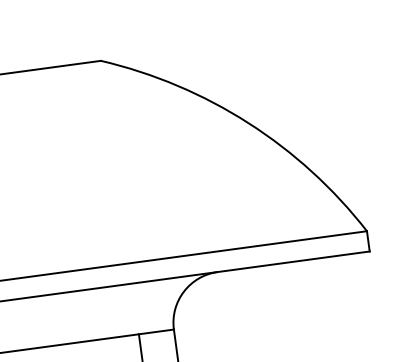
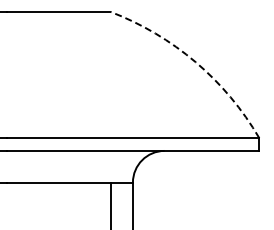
arc: (248, 123) -> (195, 62), solid -> dashed

